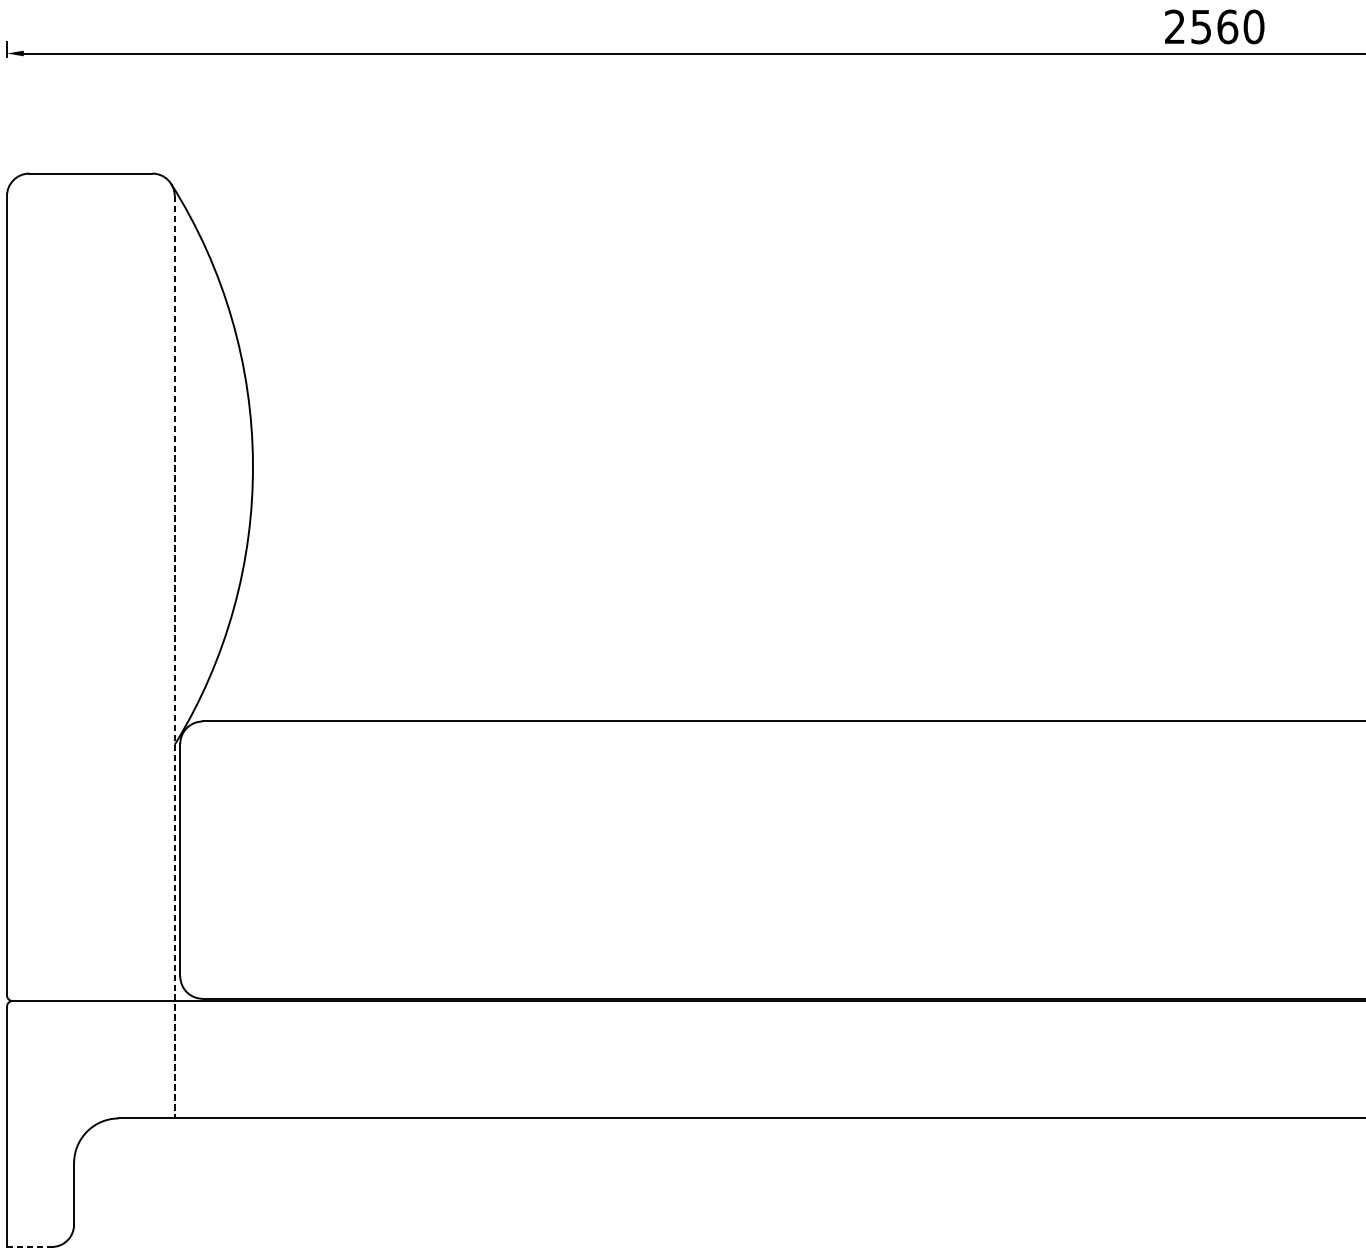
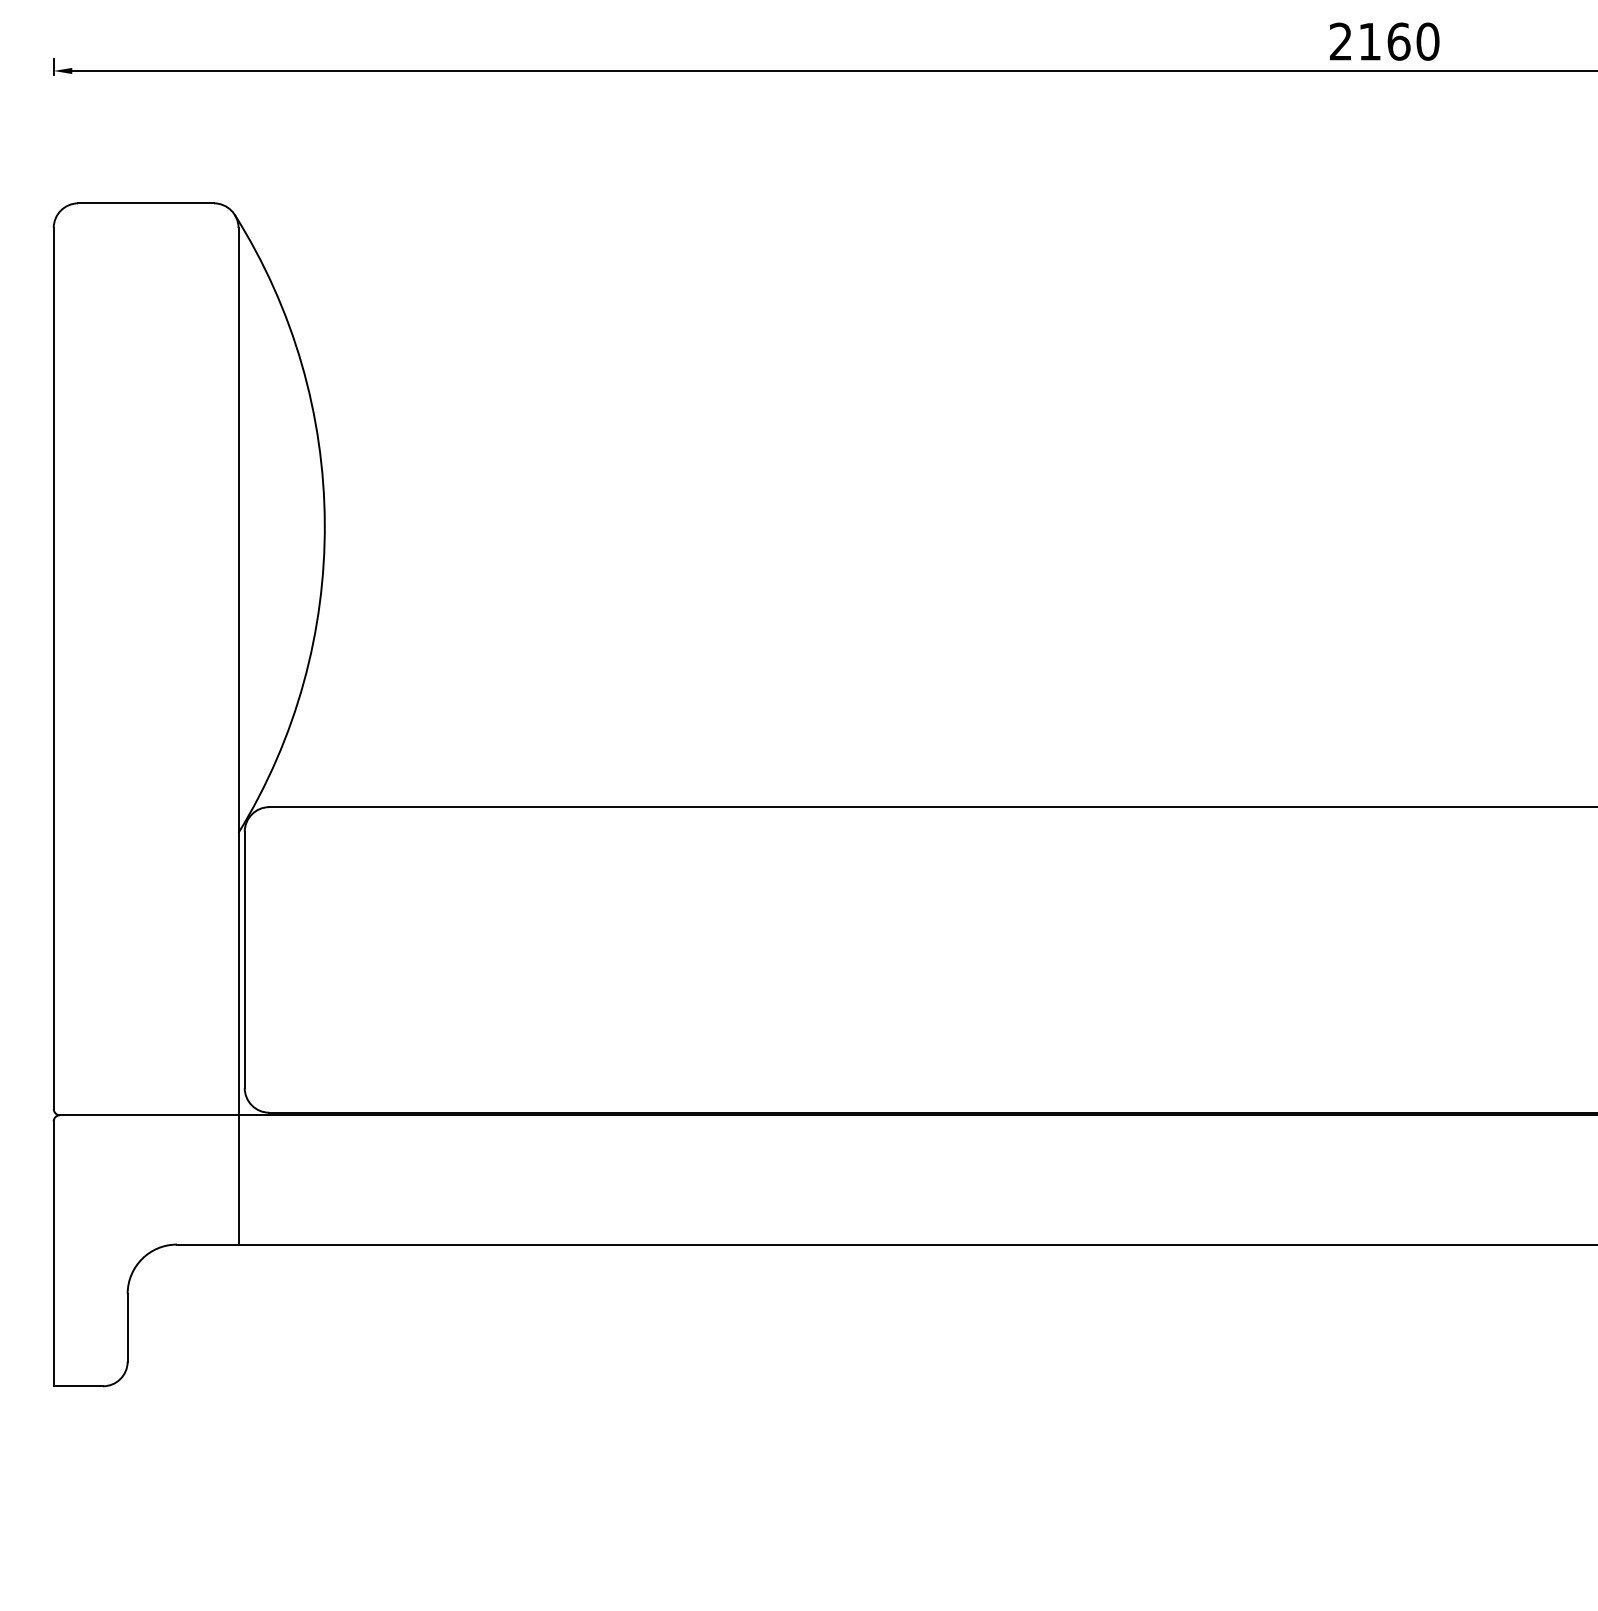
text: (1200, 26) -> (1369, 41), 2560 -> 2160
line: (174, 657) -> (238, 736), dashed -> solid
line: (29, 1247) -> (78, 1386), dashed -> solid

